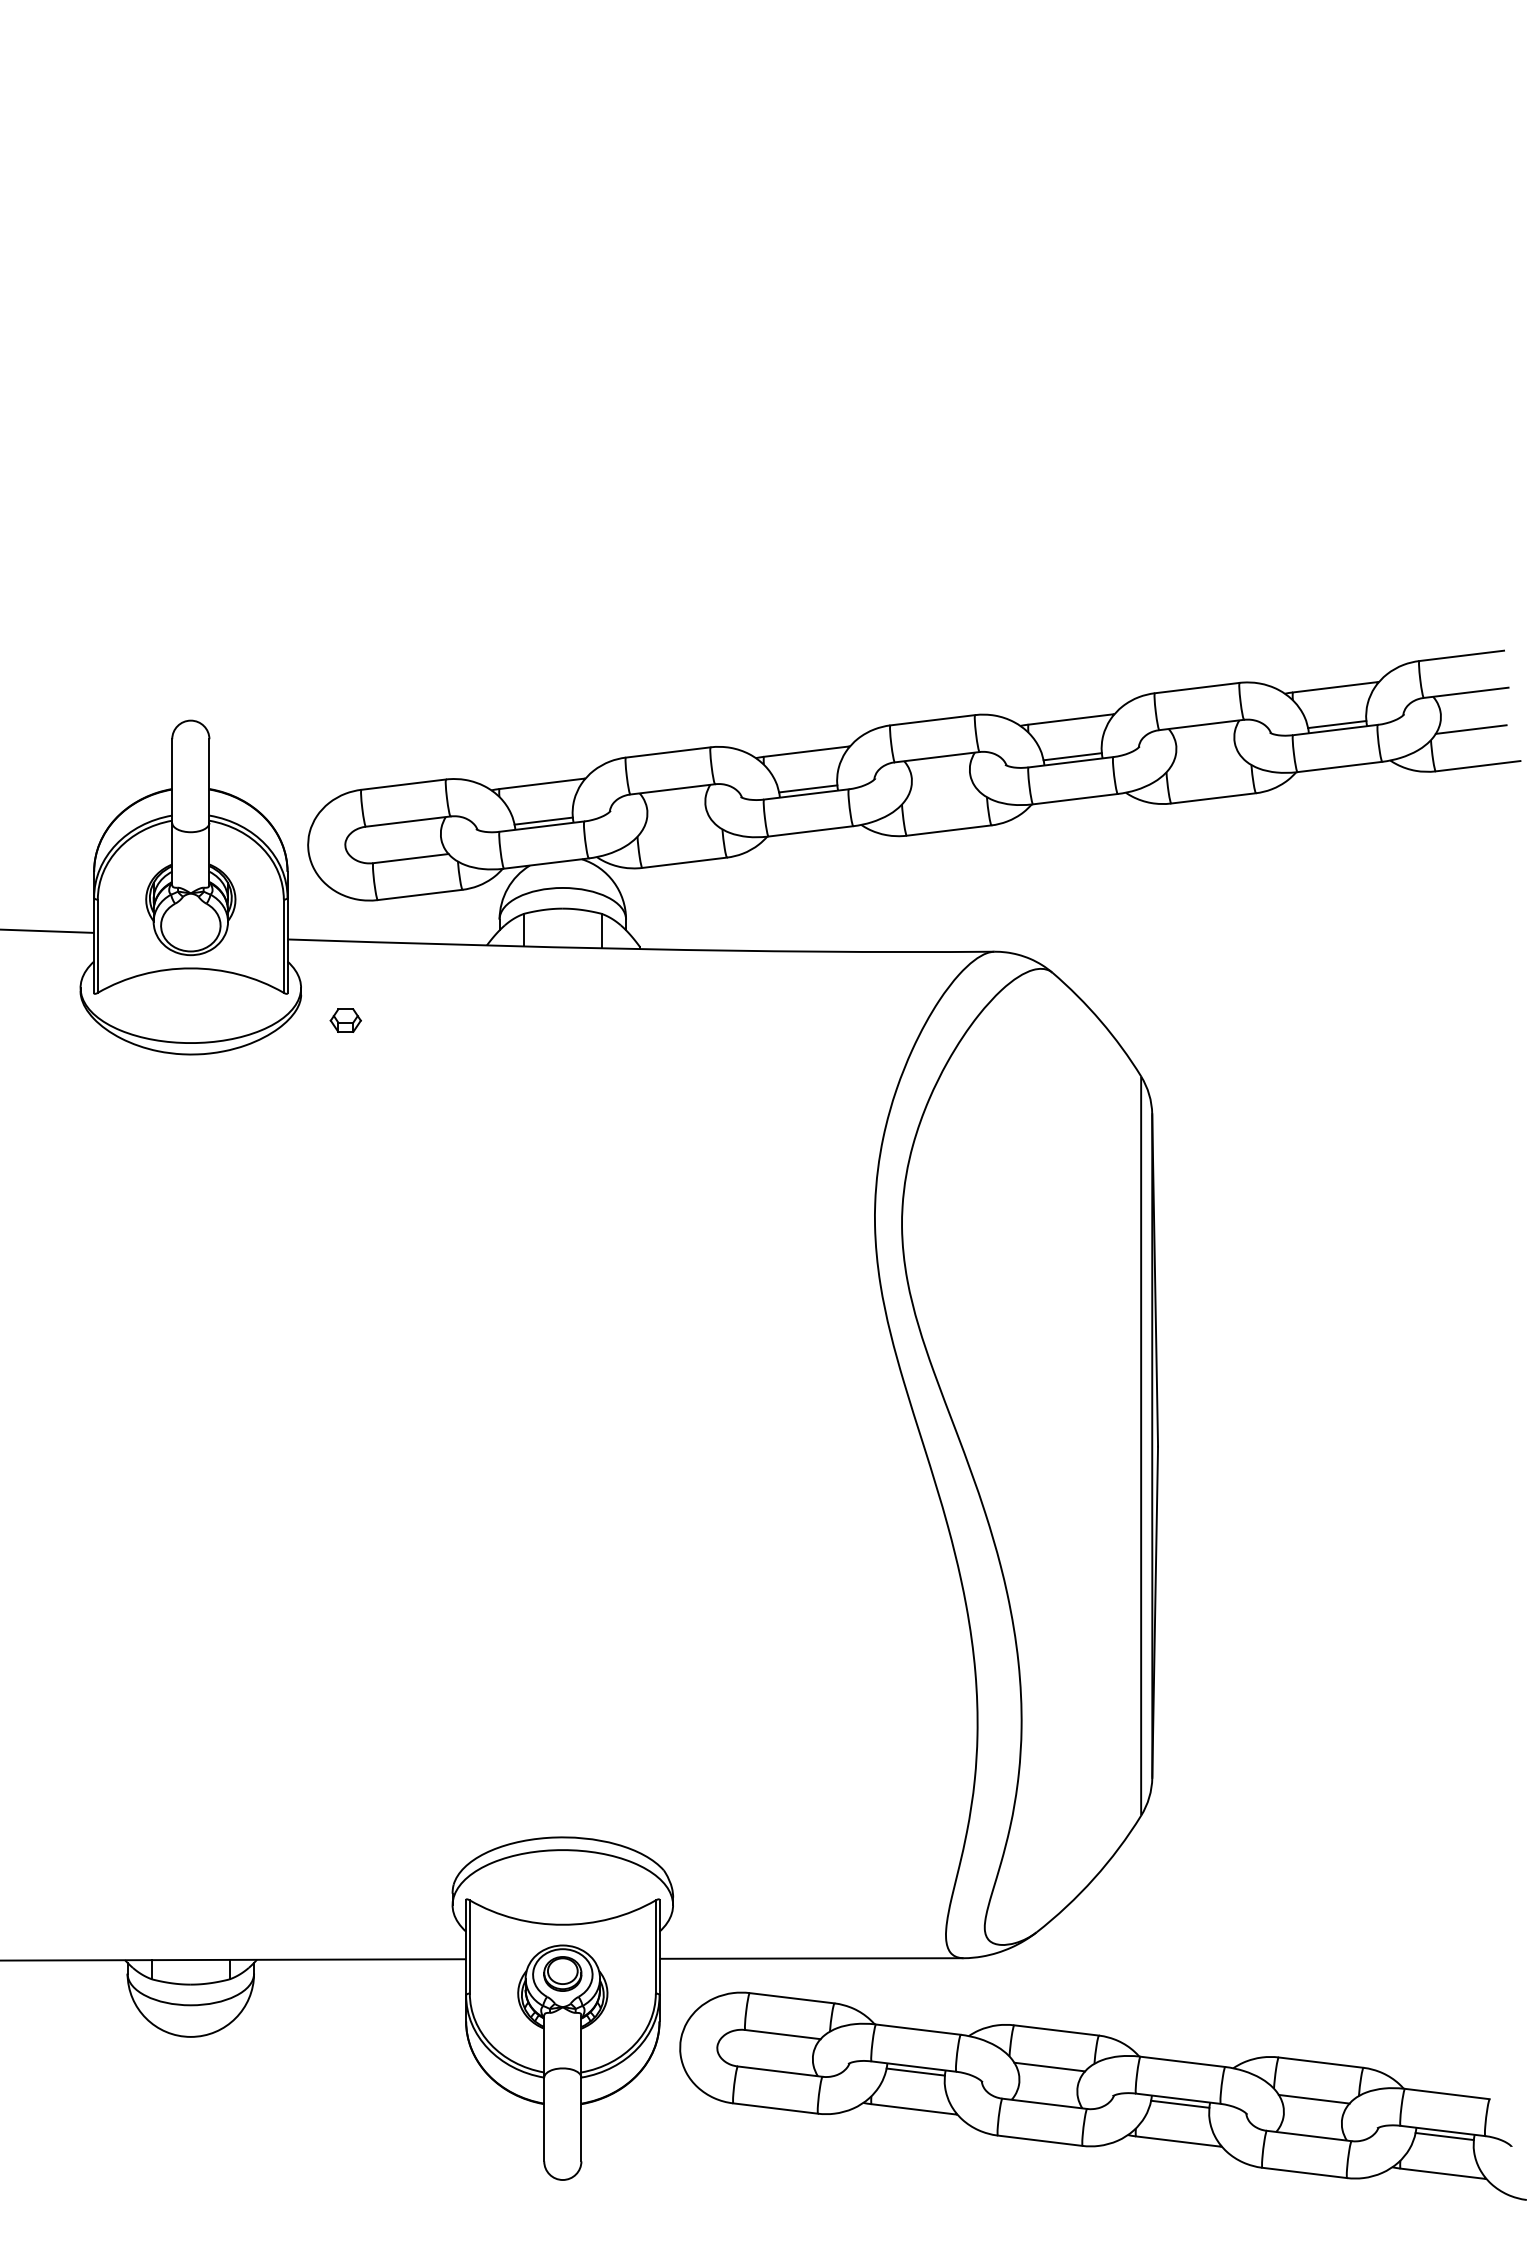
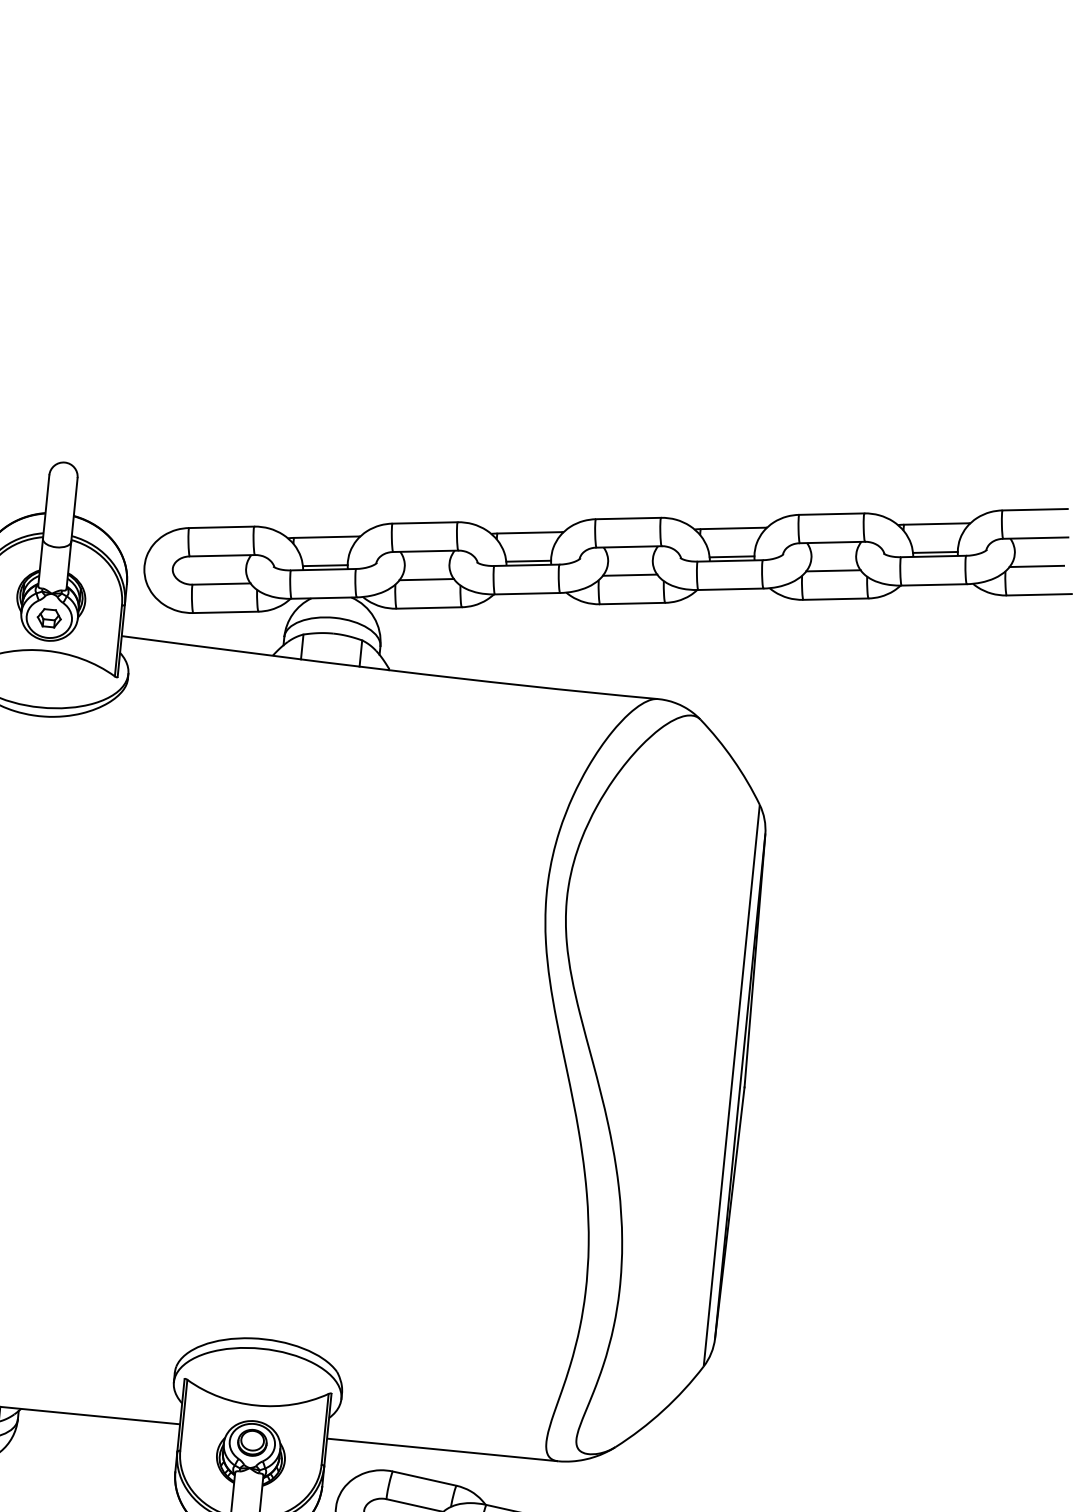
line: (1206, 761) -> (833, 570), added
line: (941, 793) -> (629, 574), added
line: (677, 825) -> (426, 579), added
part: (345, 1020) -> (49, 618), moved

